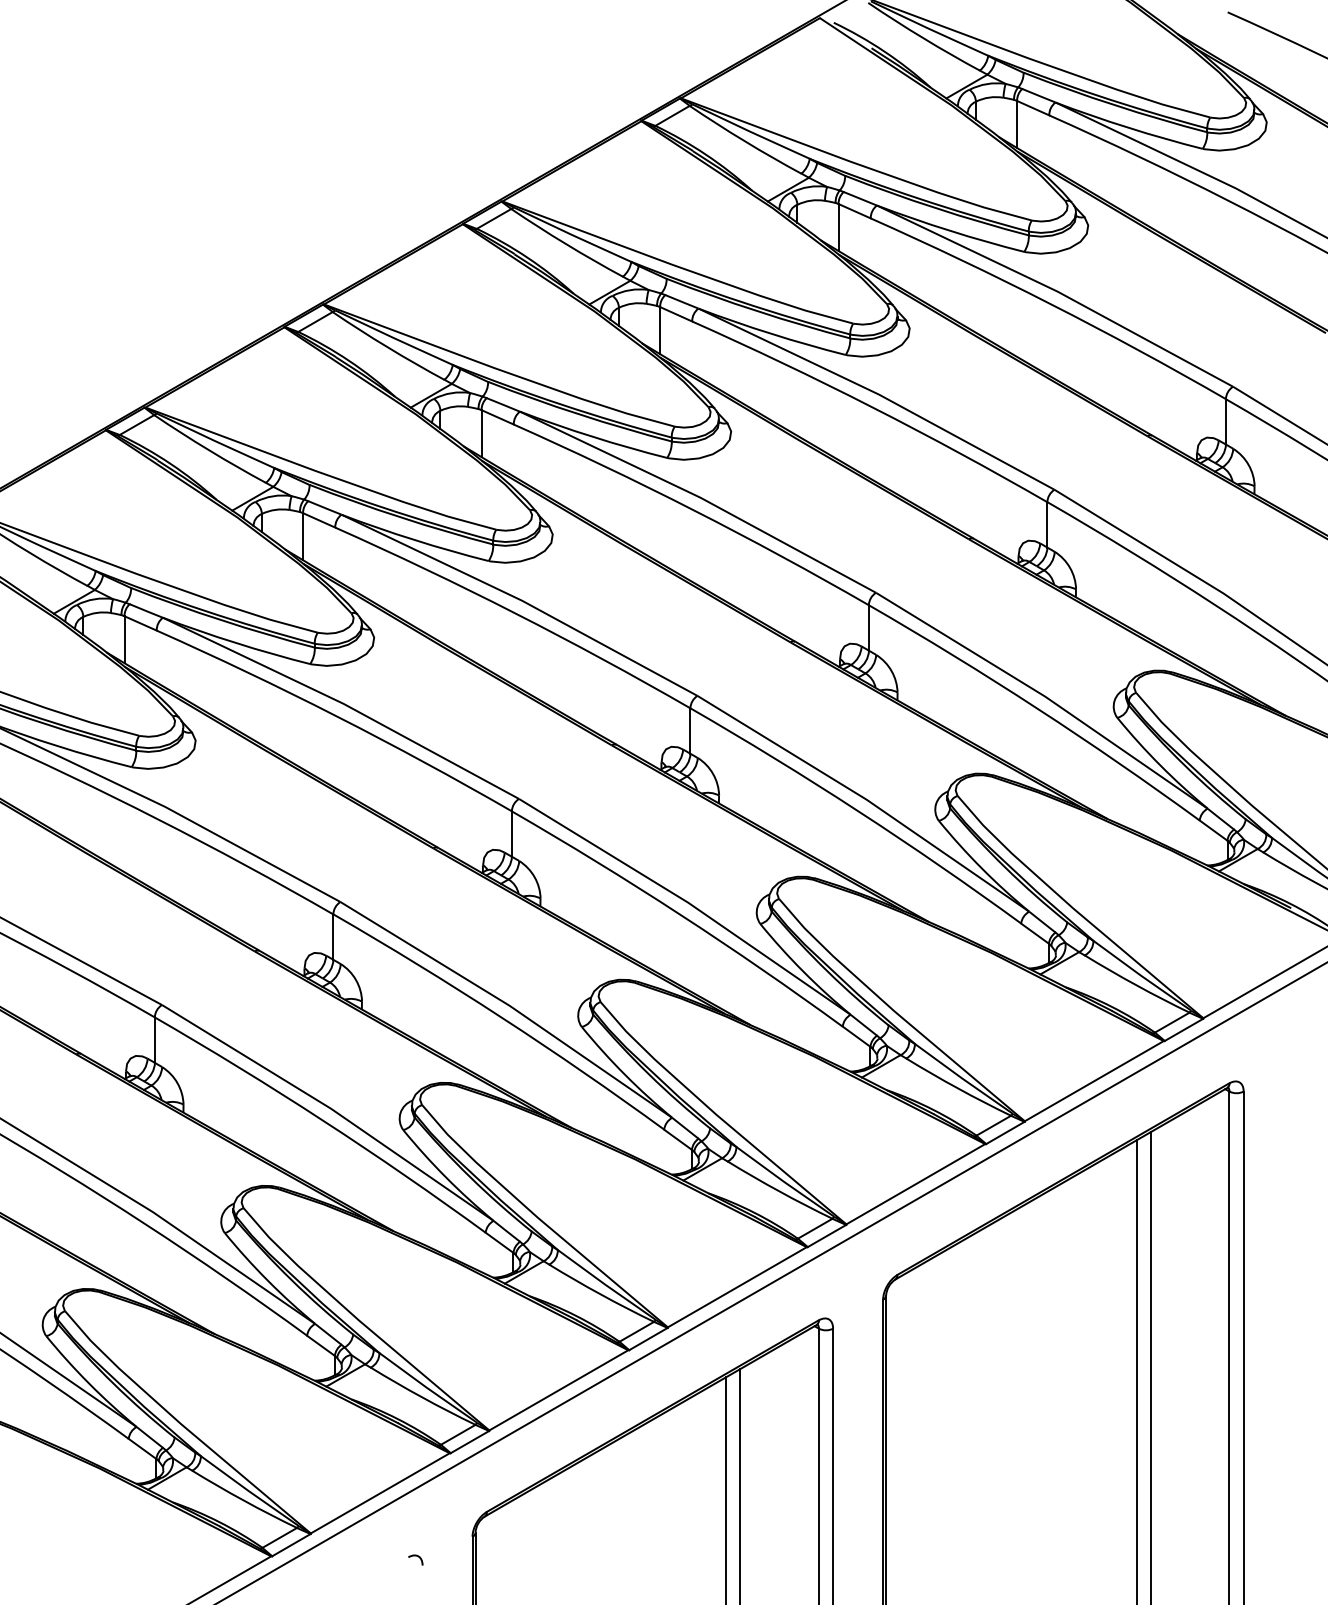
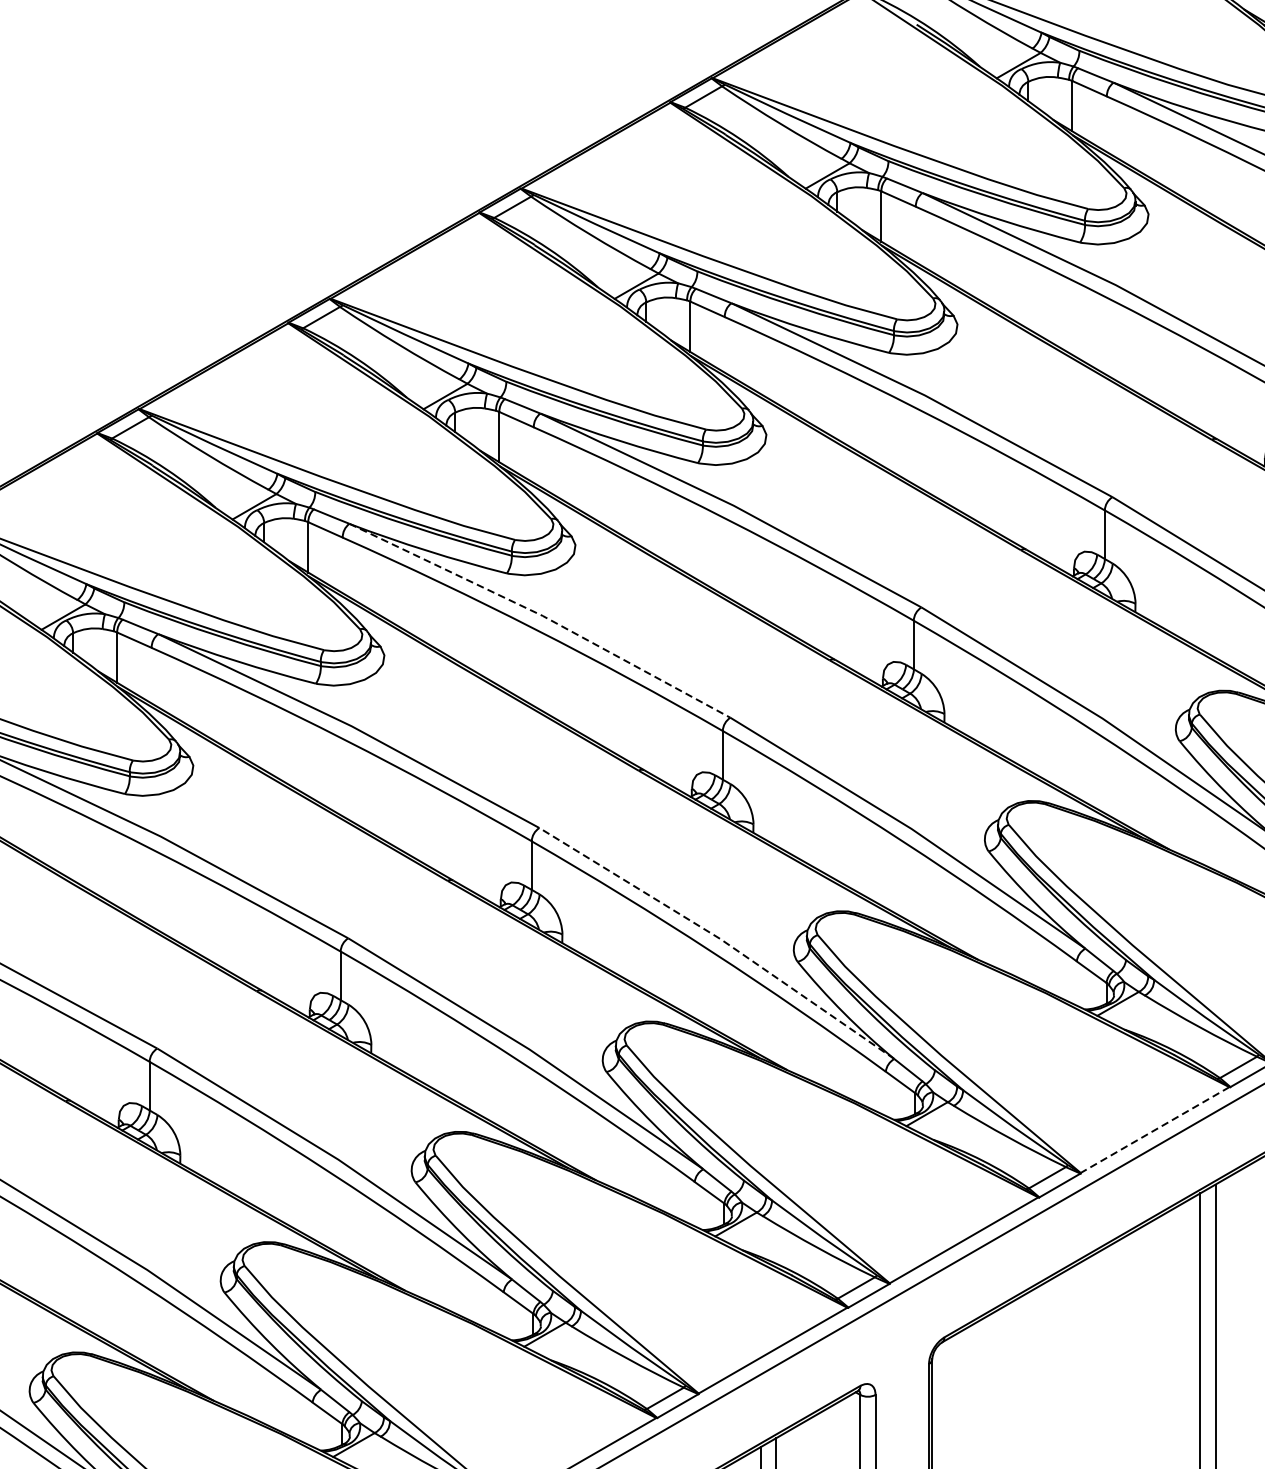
line: (522, 600) -> (543, 615), solid -> dashed
line: (688, 902) -> (720, 938), solid -> dashed
line: (1093, 1081) -> (1154, 1130), solid -> dashed

